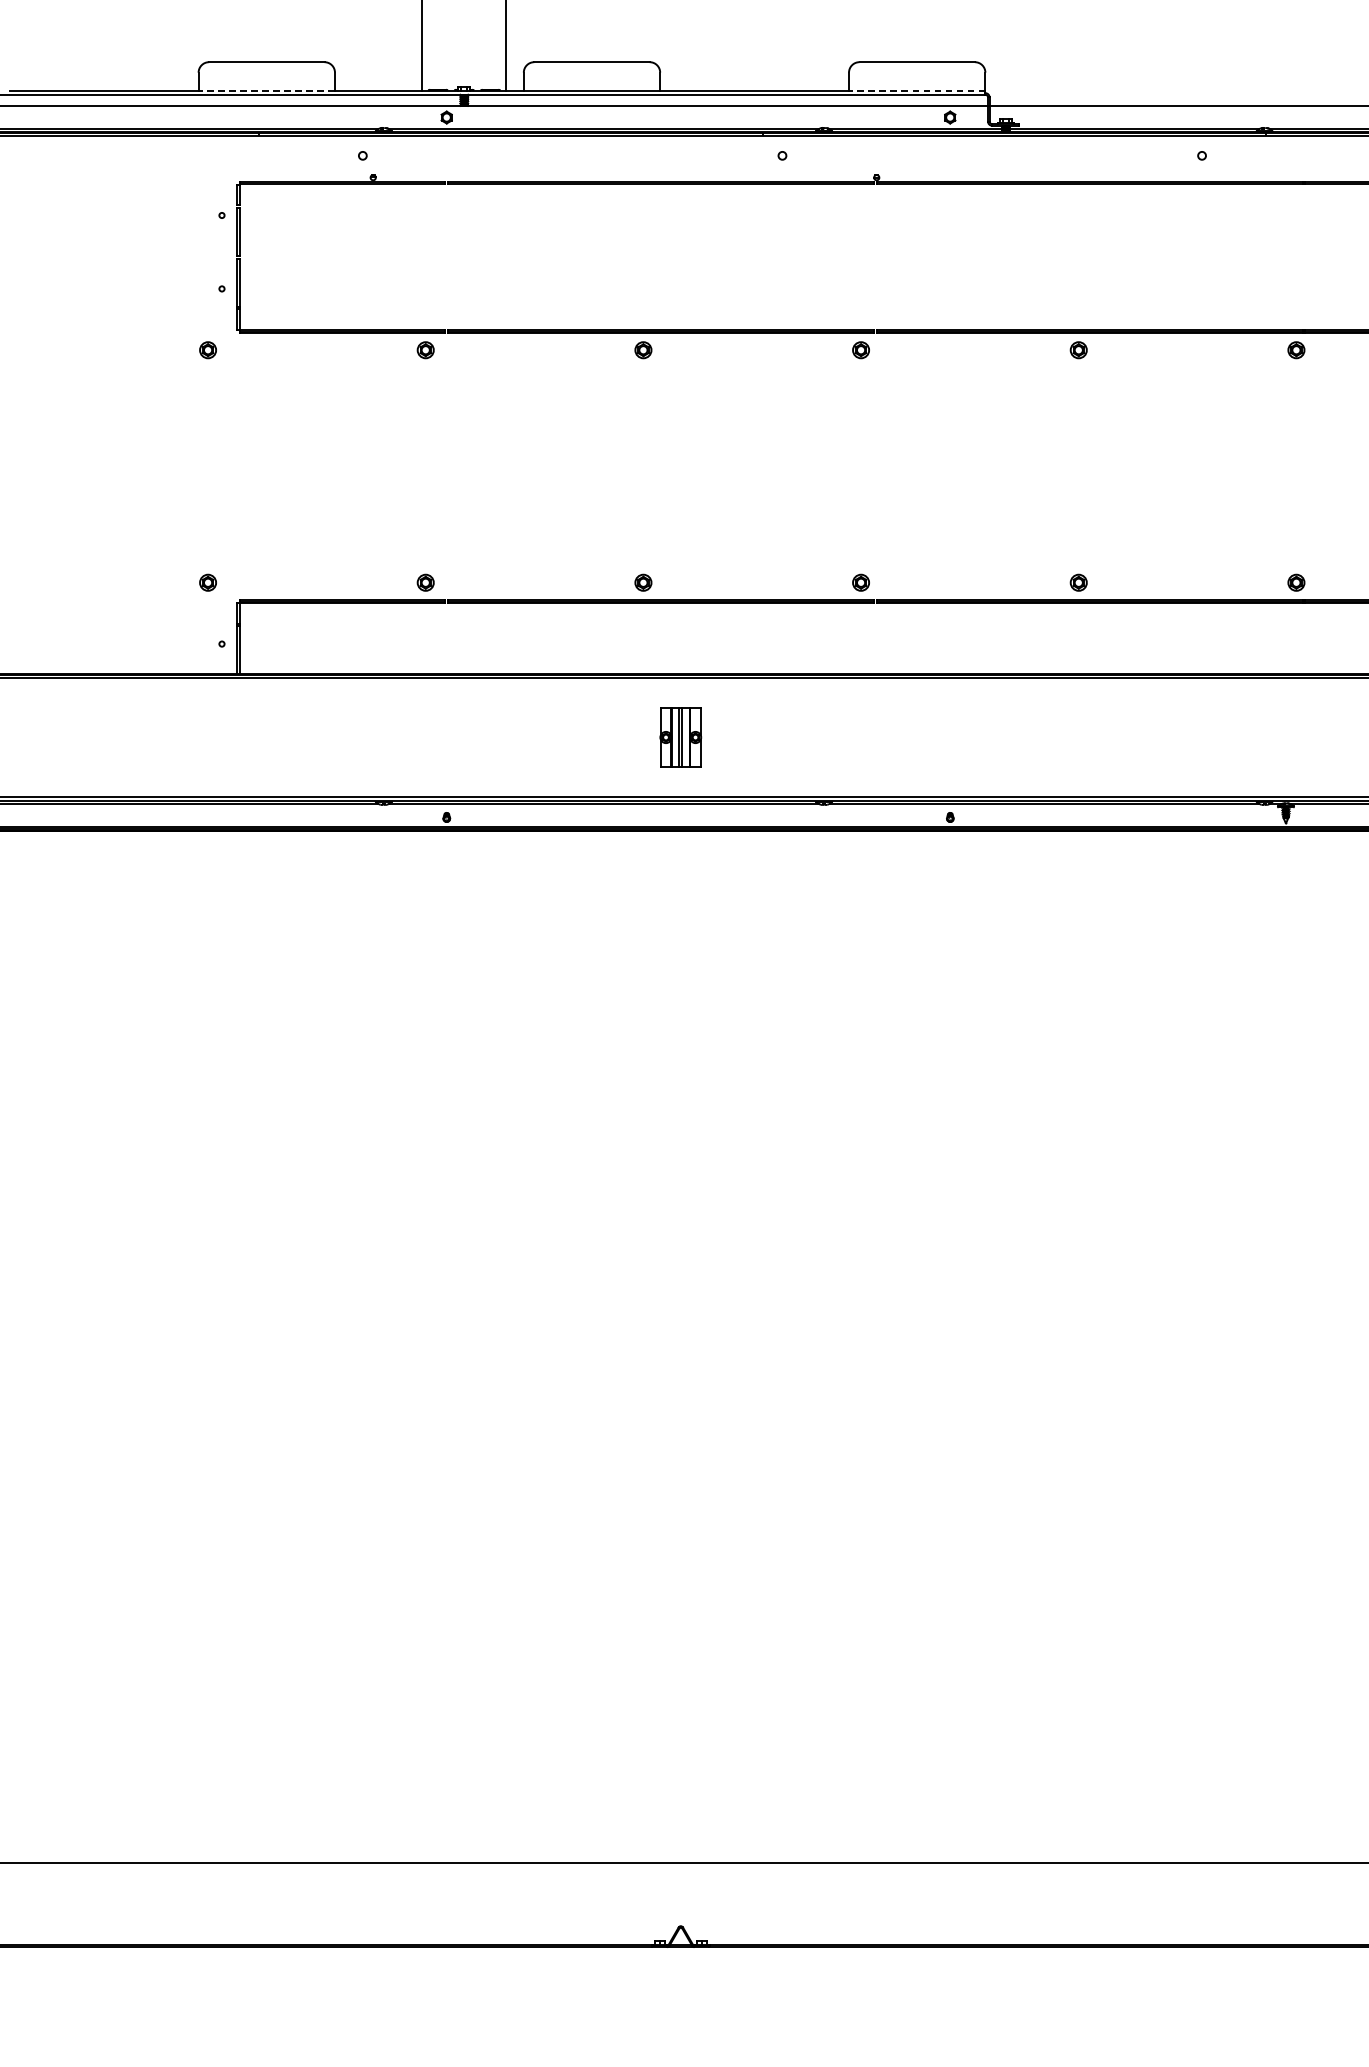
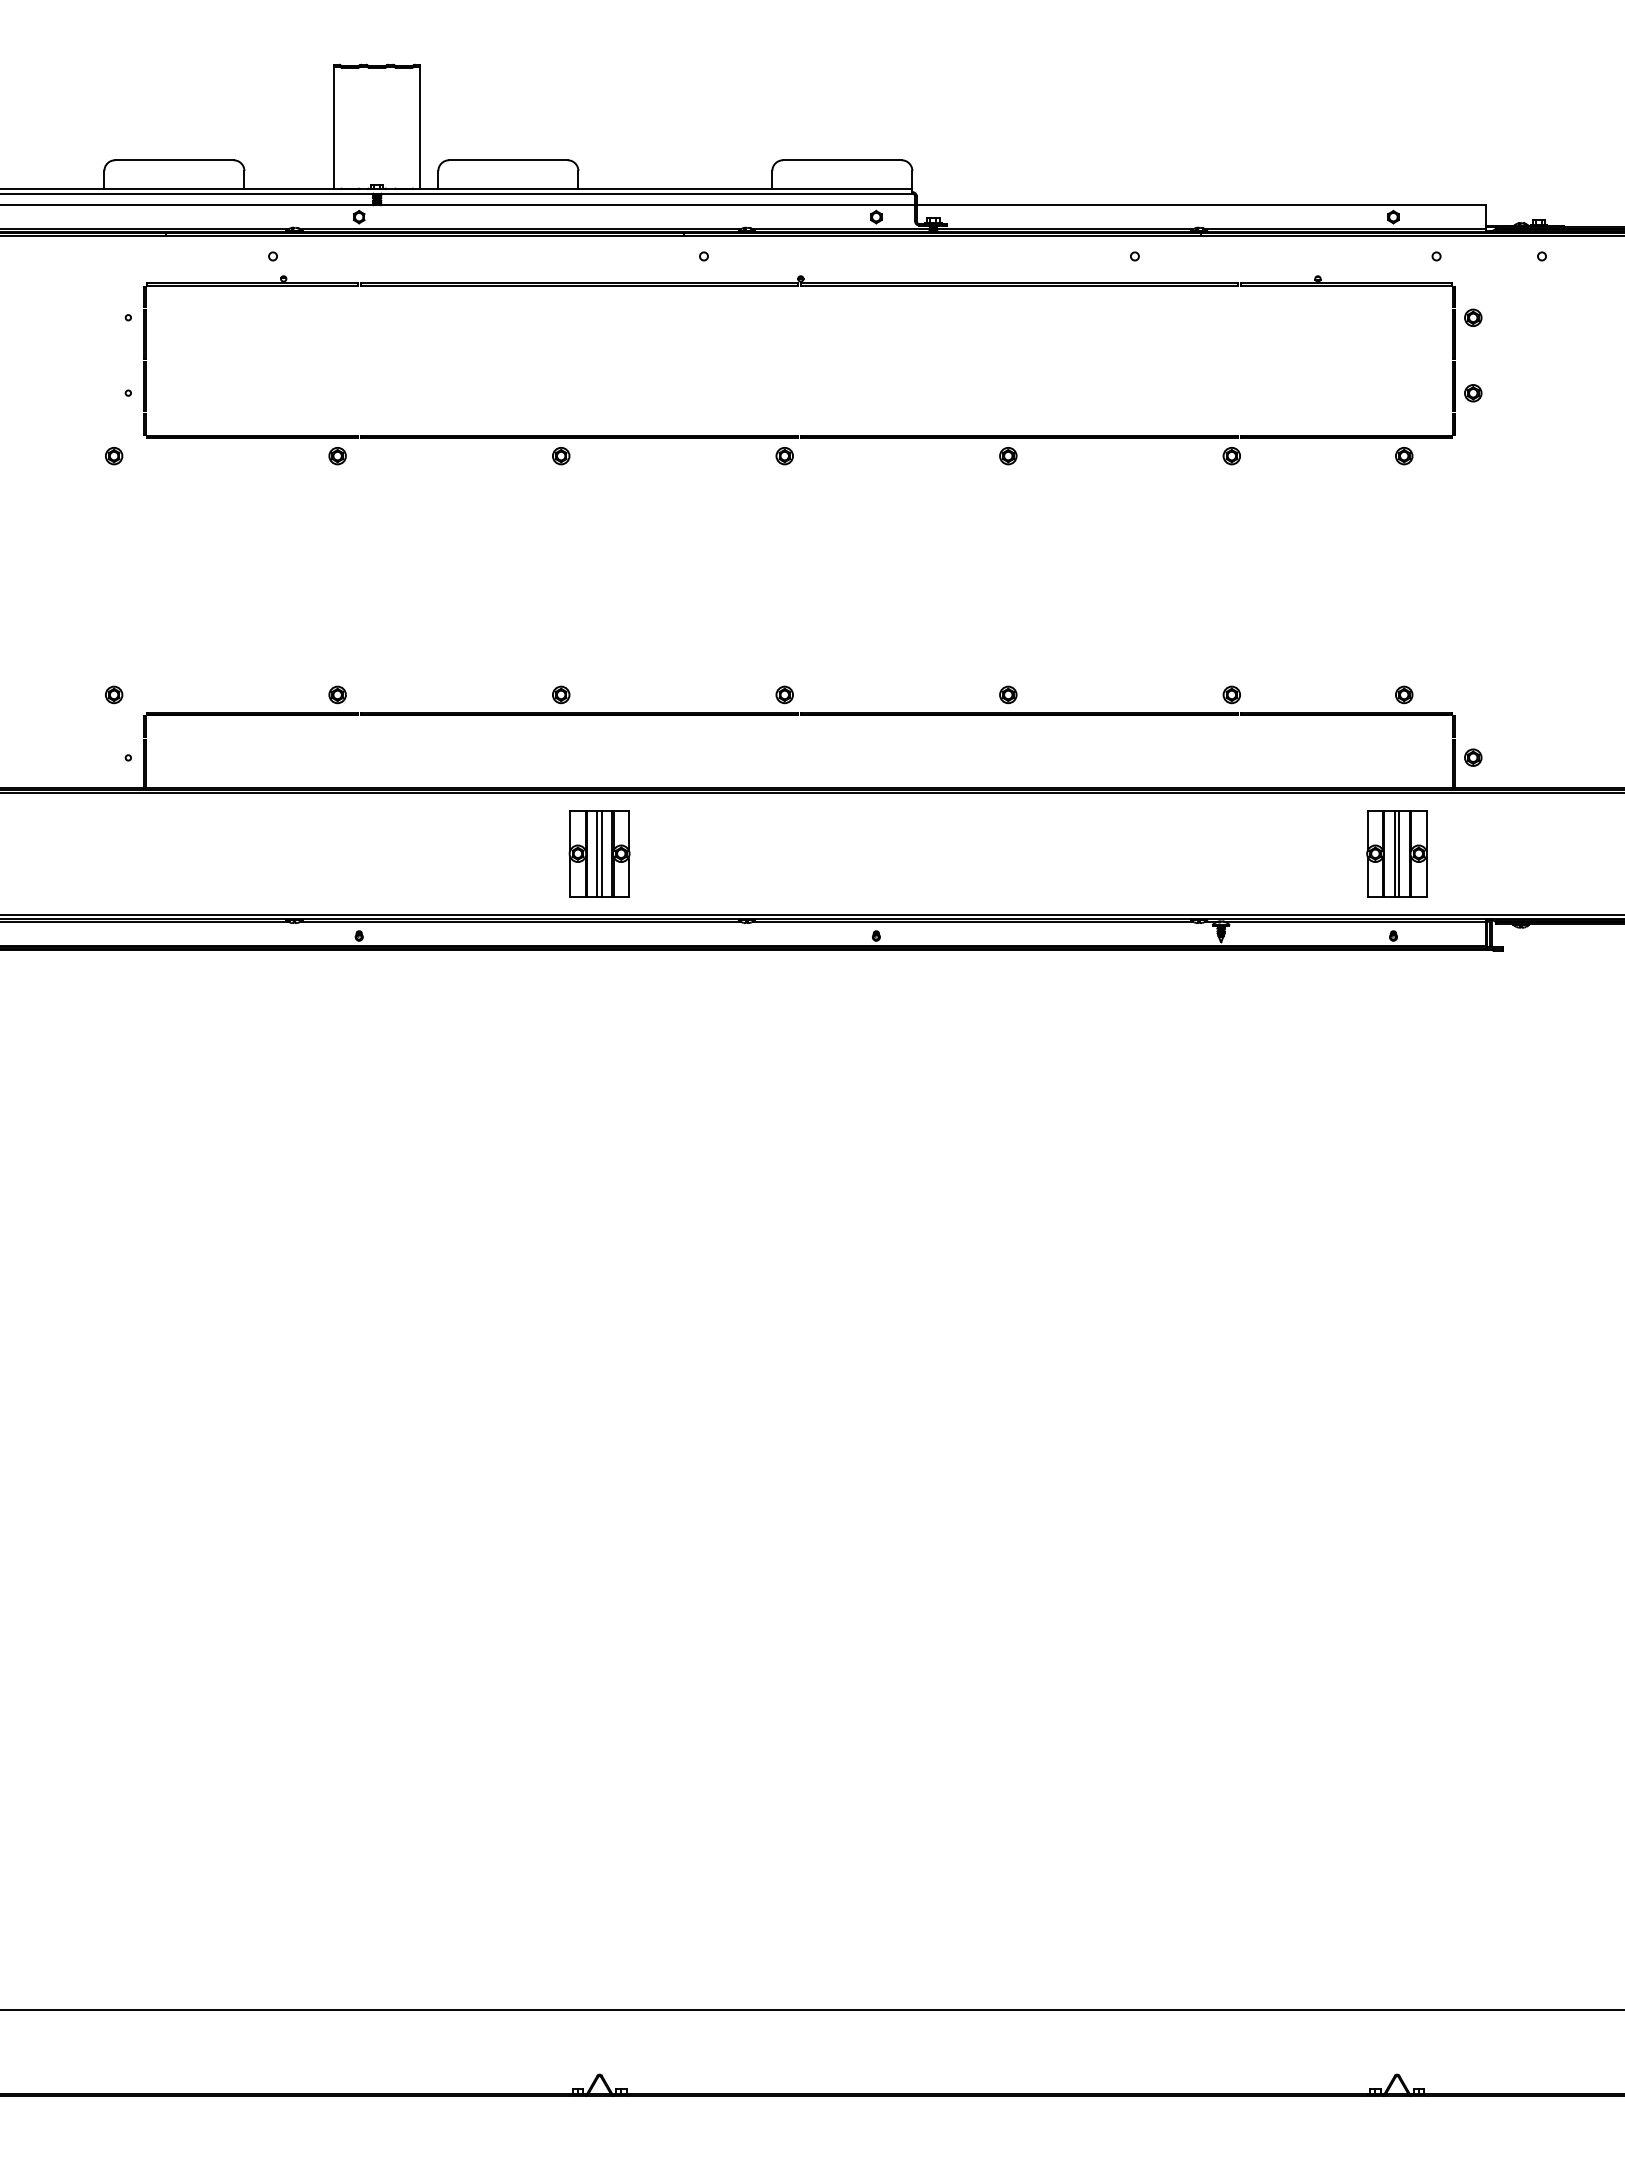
line: (265, 90) -> (173, 189), dashed -> solid
line: (916, 90) -> (841, 189), dashed -> solid
part: (680, 737) -> (599, 853), size x1.43

